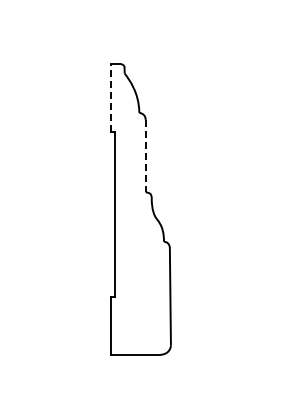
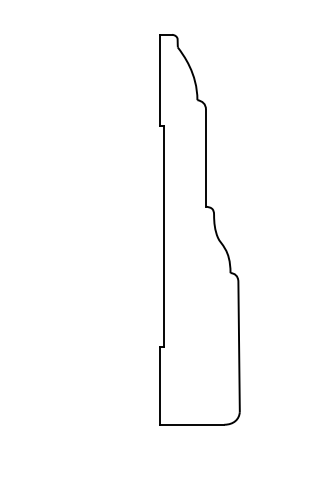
line: (111, 97) -> (160, 79), dashed -> solid
line: (145, 156) -> (205, 158), dashed -> solid

